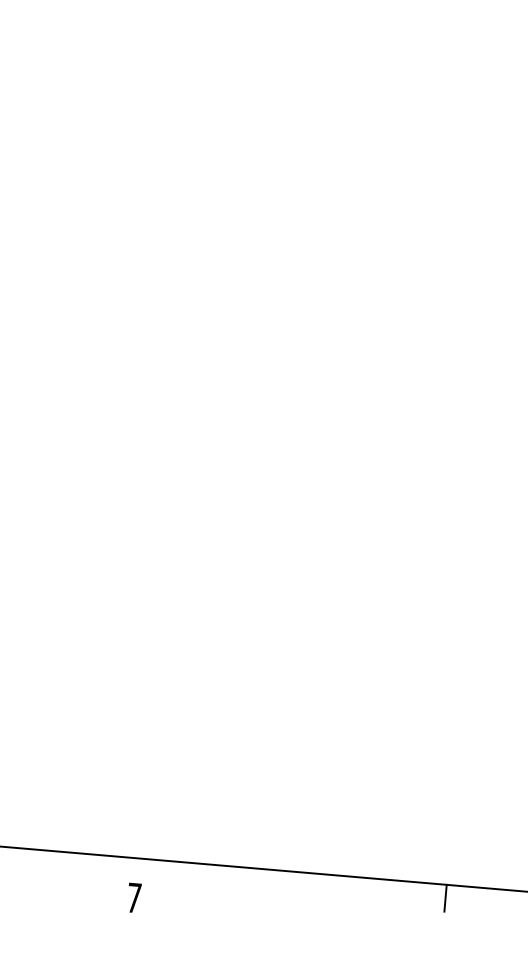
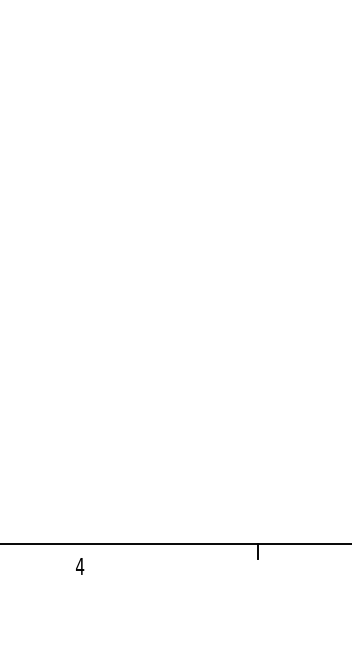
text: (134, 898) -> (80, 566), 7 -> 4

